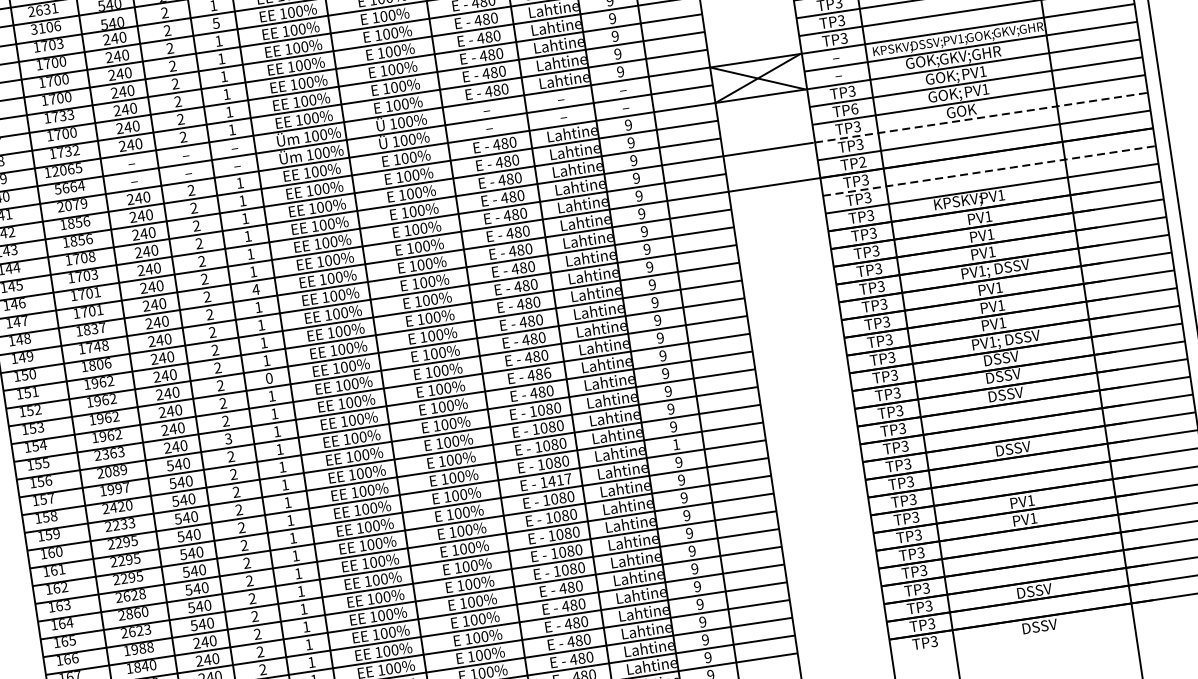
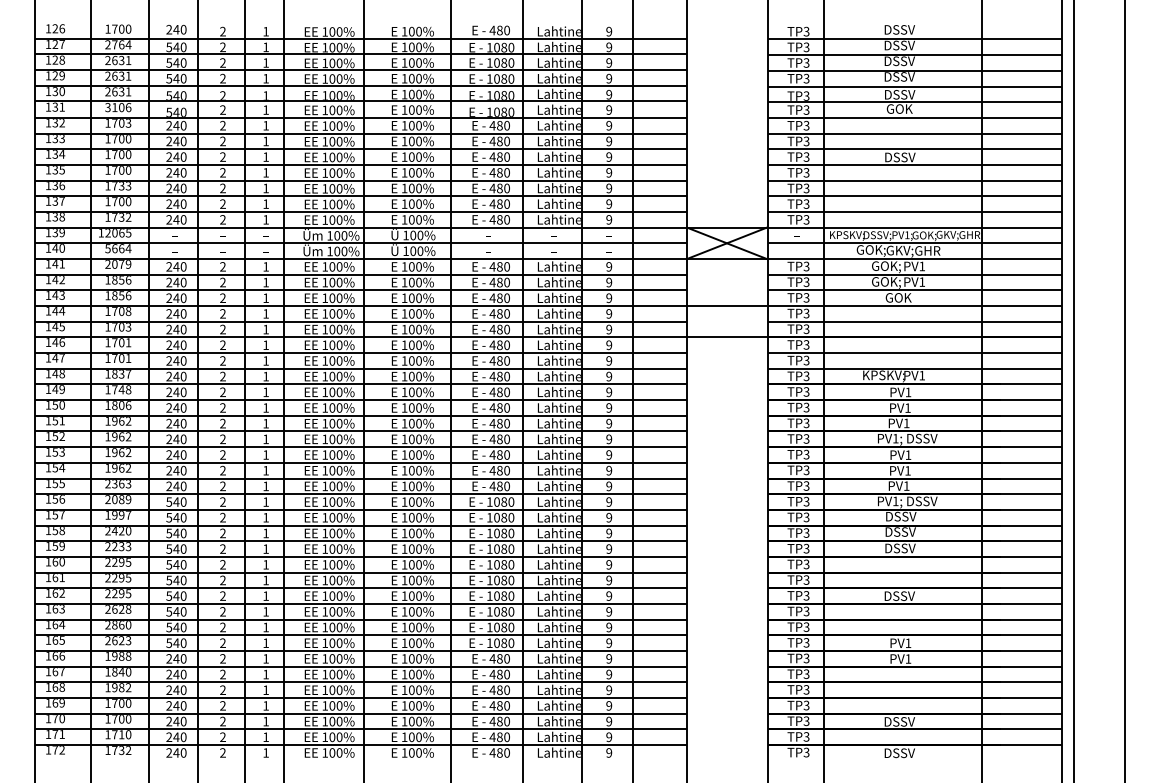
text: (215, 23) -> (265, 125), 5 -> 1
text: (854, 108) -> (806, 281), TP6 -> TP3
line: (982, 118) -> (915, 306), dashed -> solid
text: (862, 162) -> (806, 329), TP2 -> TP3
line: (990, 171) -> (915, 353), dashed -> solid
text: (255, 289) -> (265, 360), 4 -> 1
text: (547, 372) -> (507, 470), 486 -> 480
text: (268, 378) -> (265, 439), 0 -> 1
text: (227, 439) -> (222, 486), 3 -> 2
text: (676, 443) -> (609, 548), 1 -> 9
text: (559, 479) -> (503, 564), 1417 -> 1080

